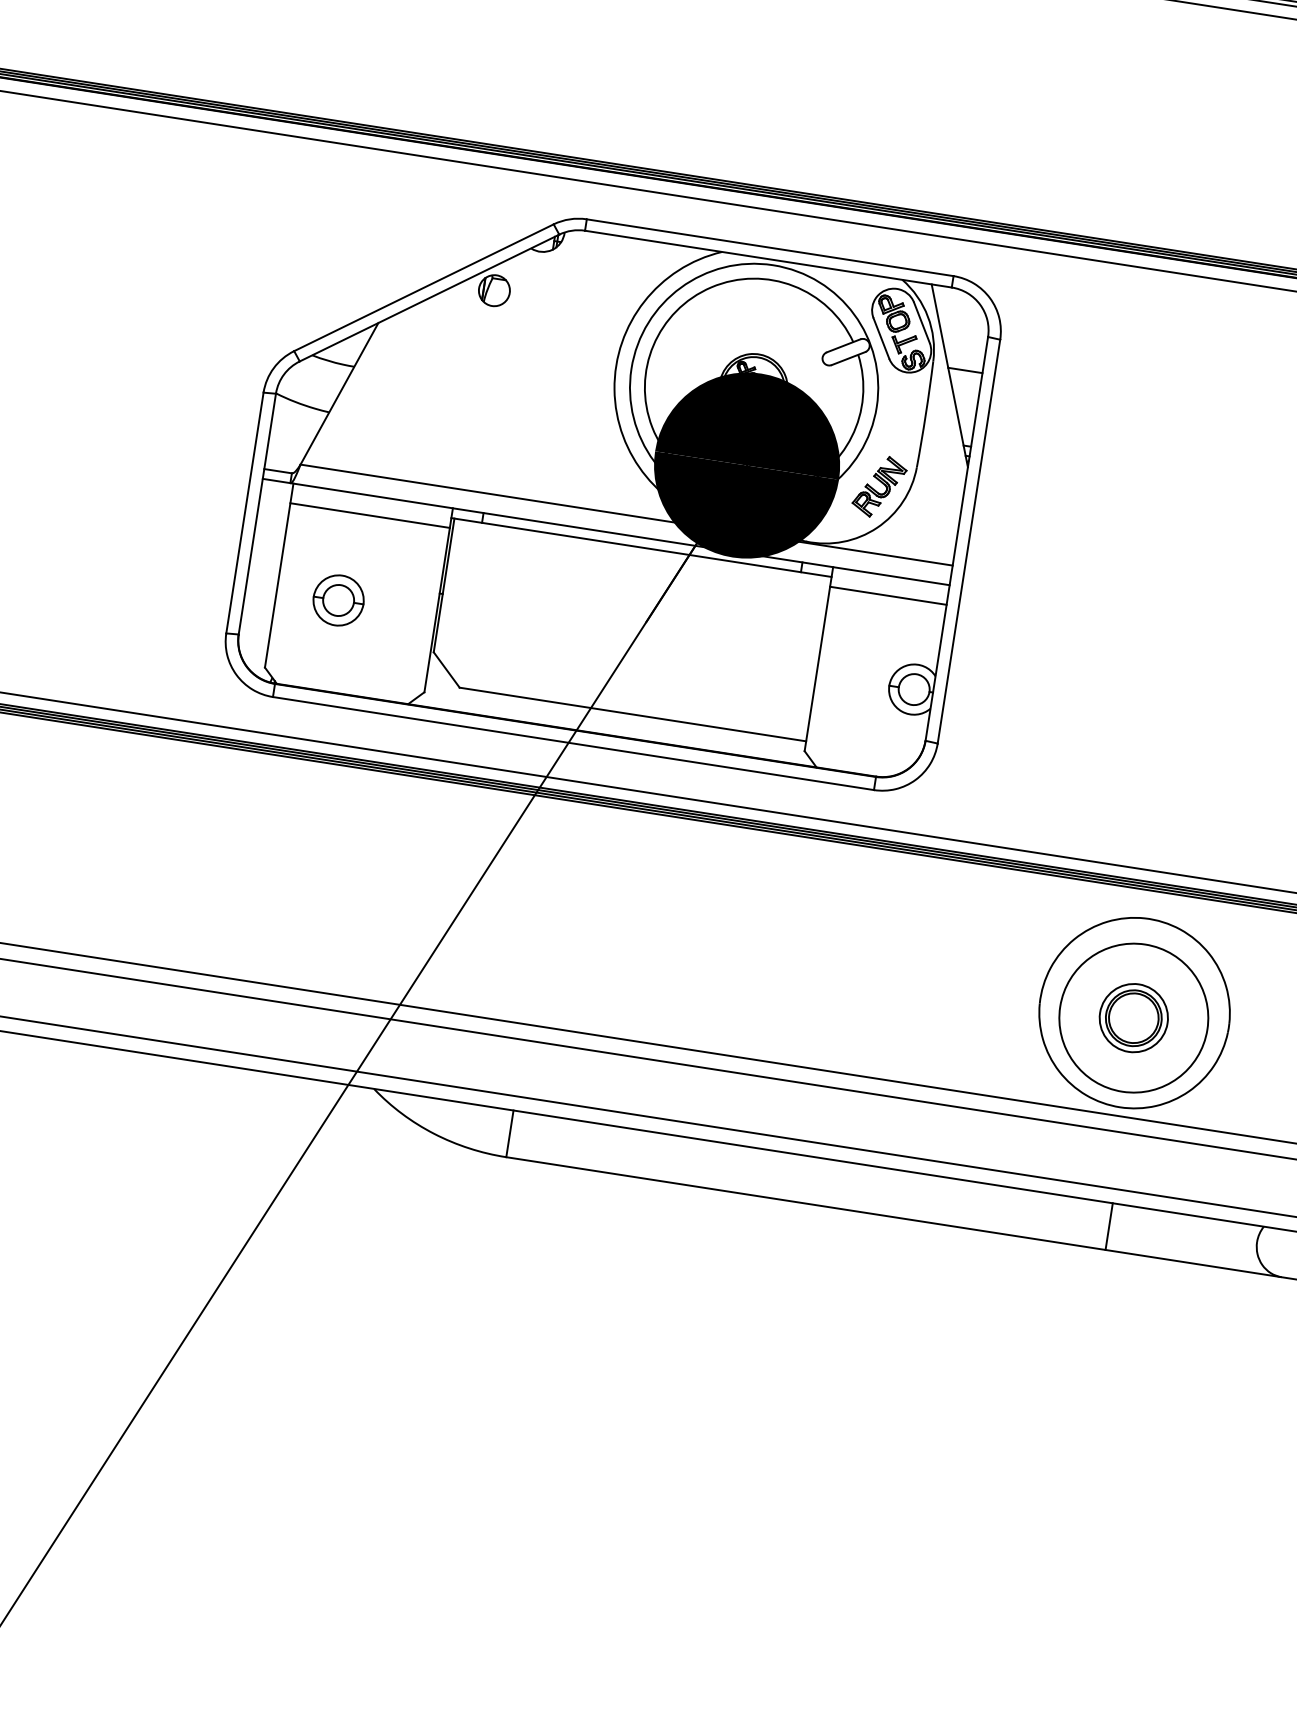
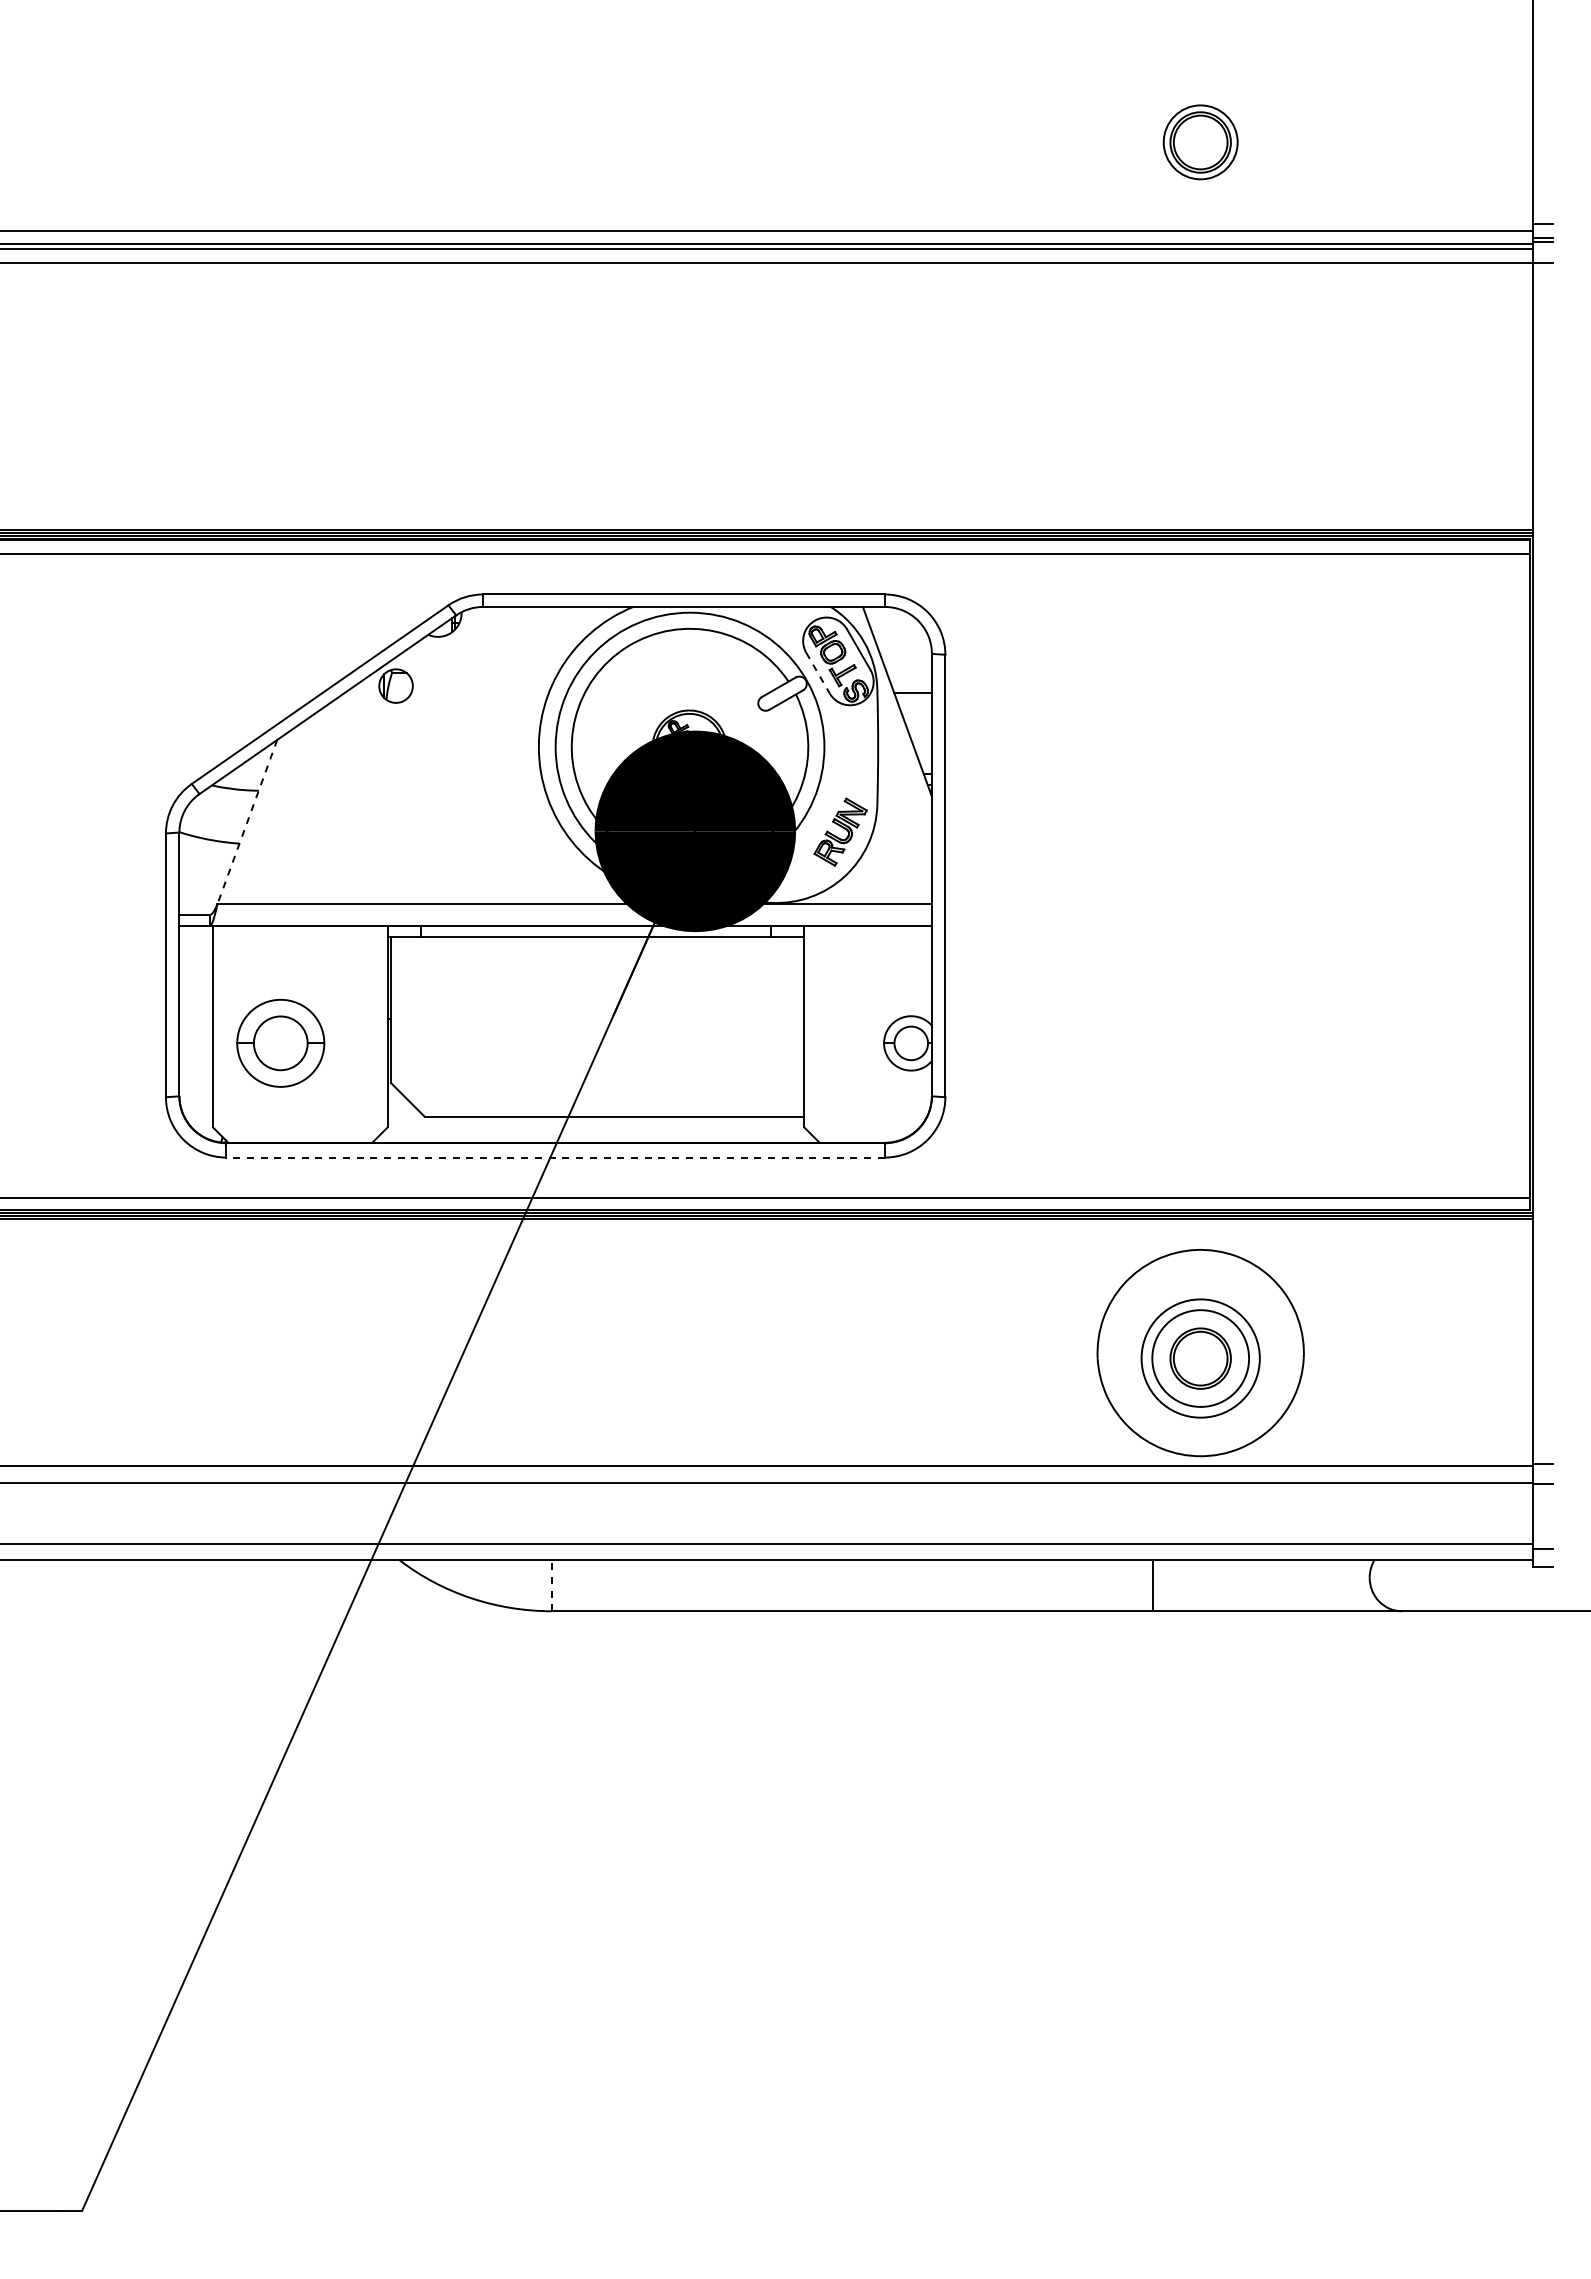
line: (881, 338) -> (818, 673), solid -> dashed
line: (339, 394) -> (247, 822), solid -> dashed
line: (369, 515) -> (299, 947), removed
line: (887, 595) -> (867, 947), removed
part: (338, 600) -> (280, 1043), size x1.6
line: (573, 743) -> (555, 1157), solid -> dashed
circle: (1133, 1018) -> (1200, 1358), size x0.6
circle: (1133, 1018) -> (1200, 1358), size x1.6
line: (510, 1133) -> (552, 1585), solid -> dashed
line: (1108, 1226) -> (1152, 1585), moved

